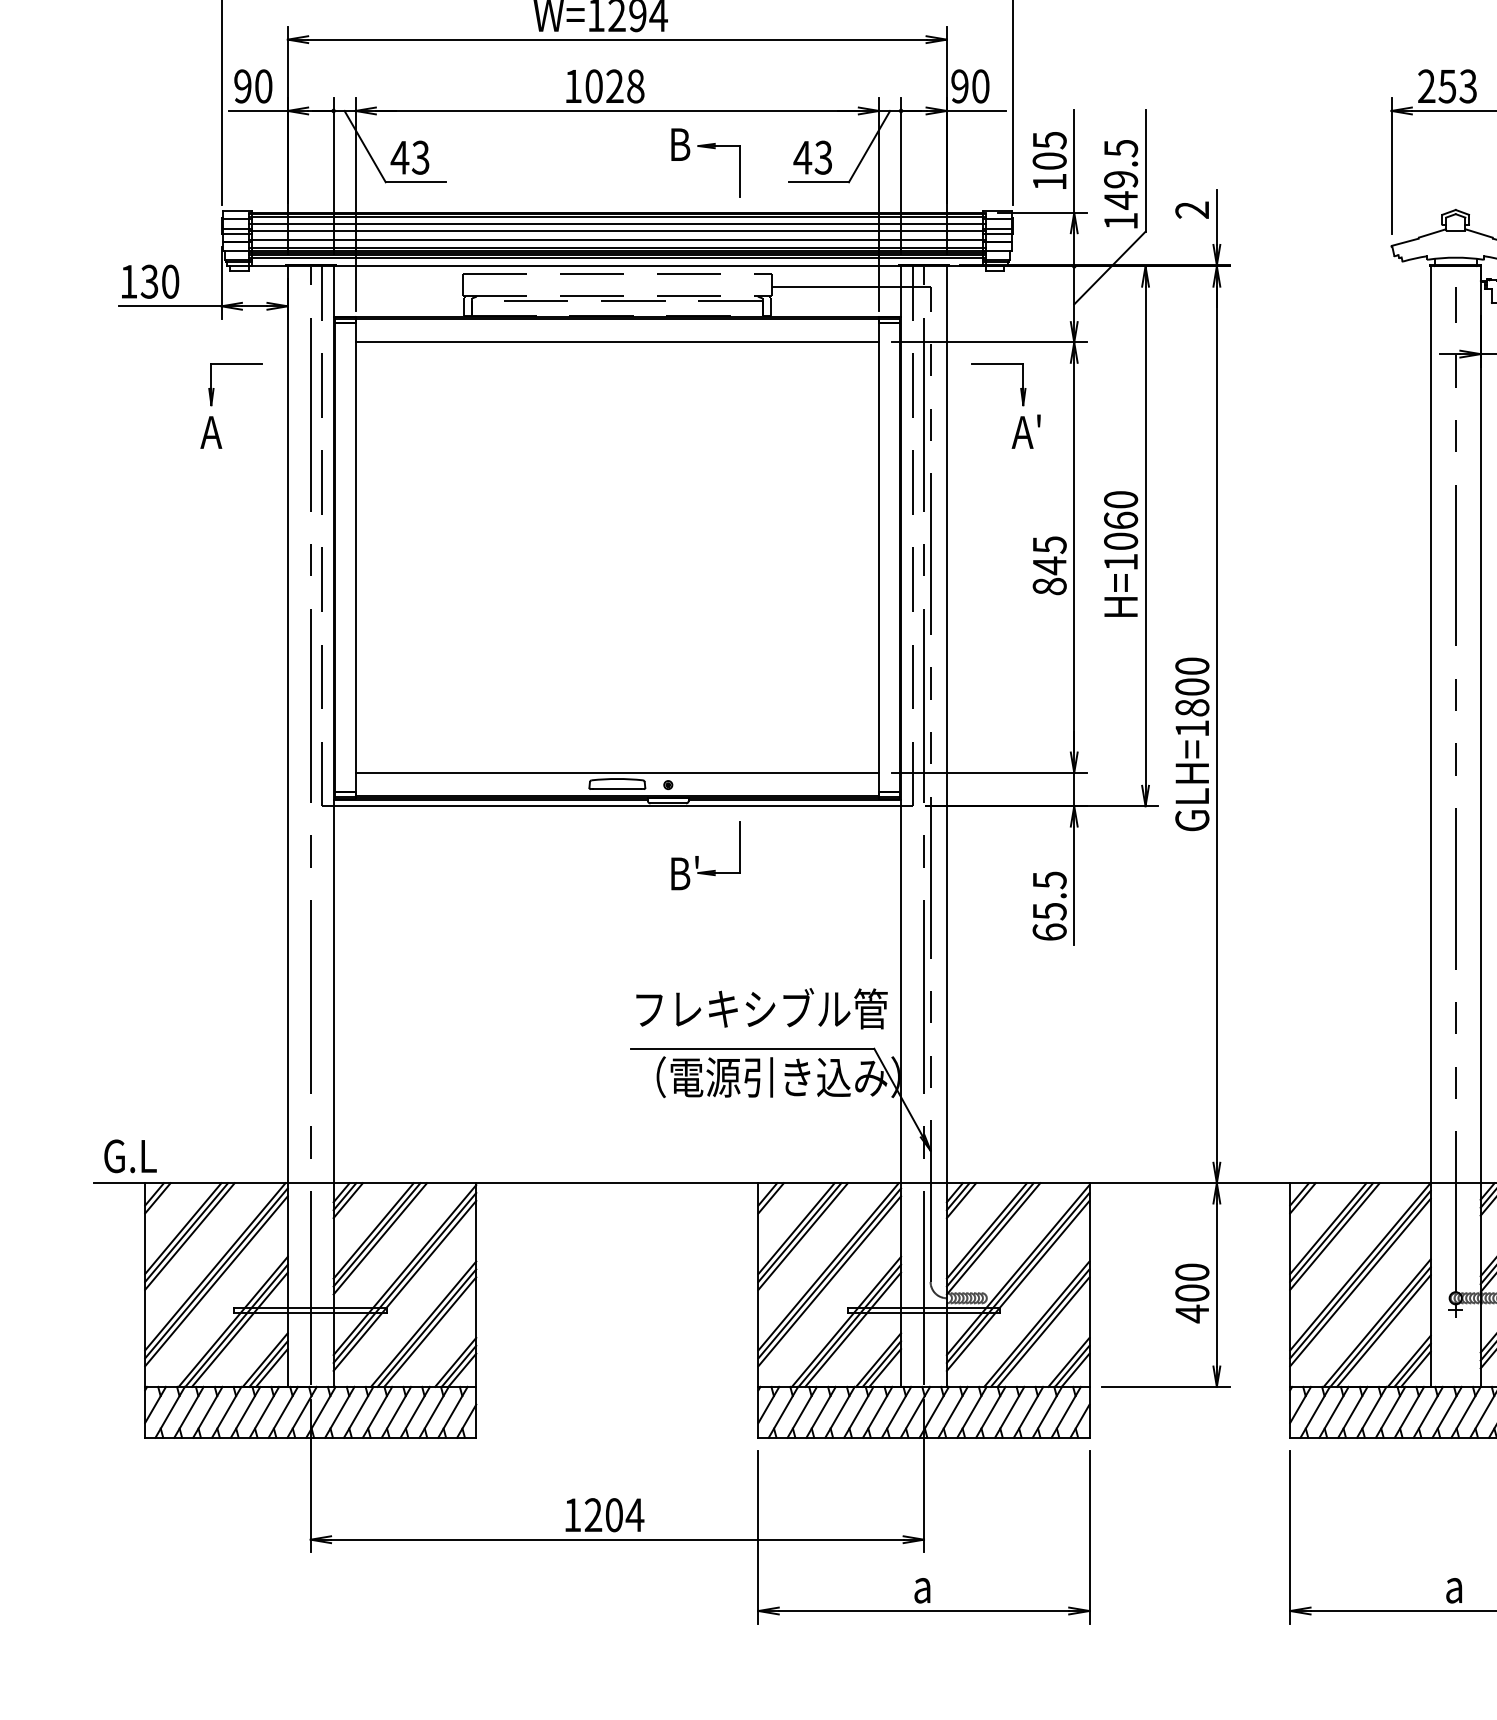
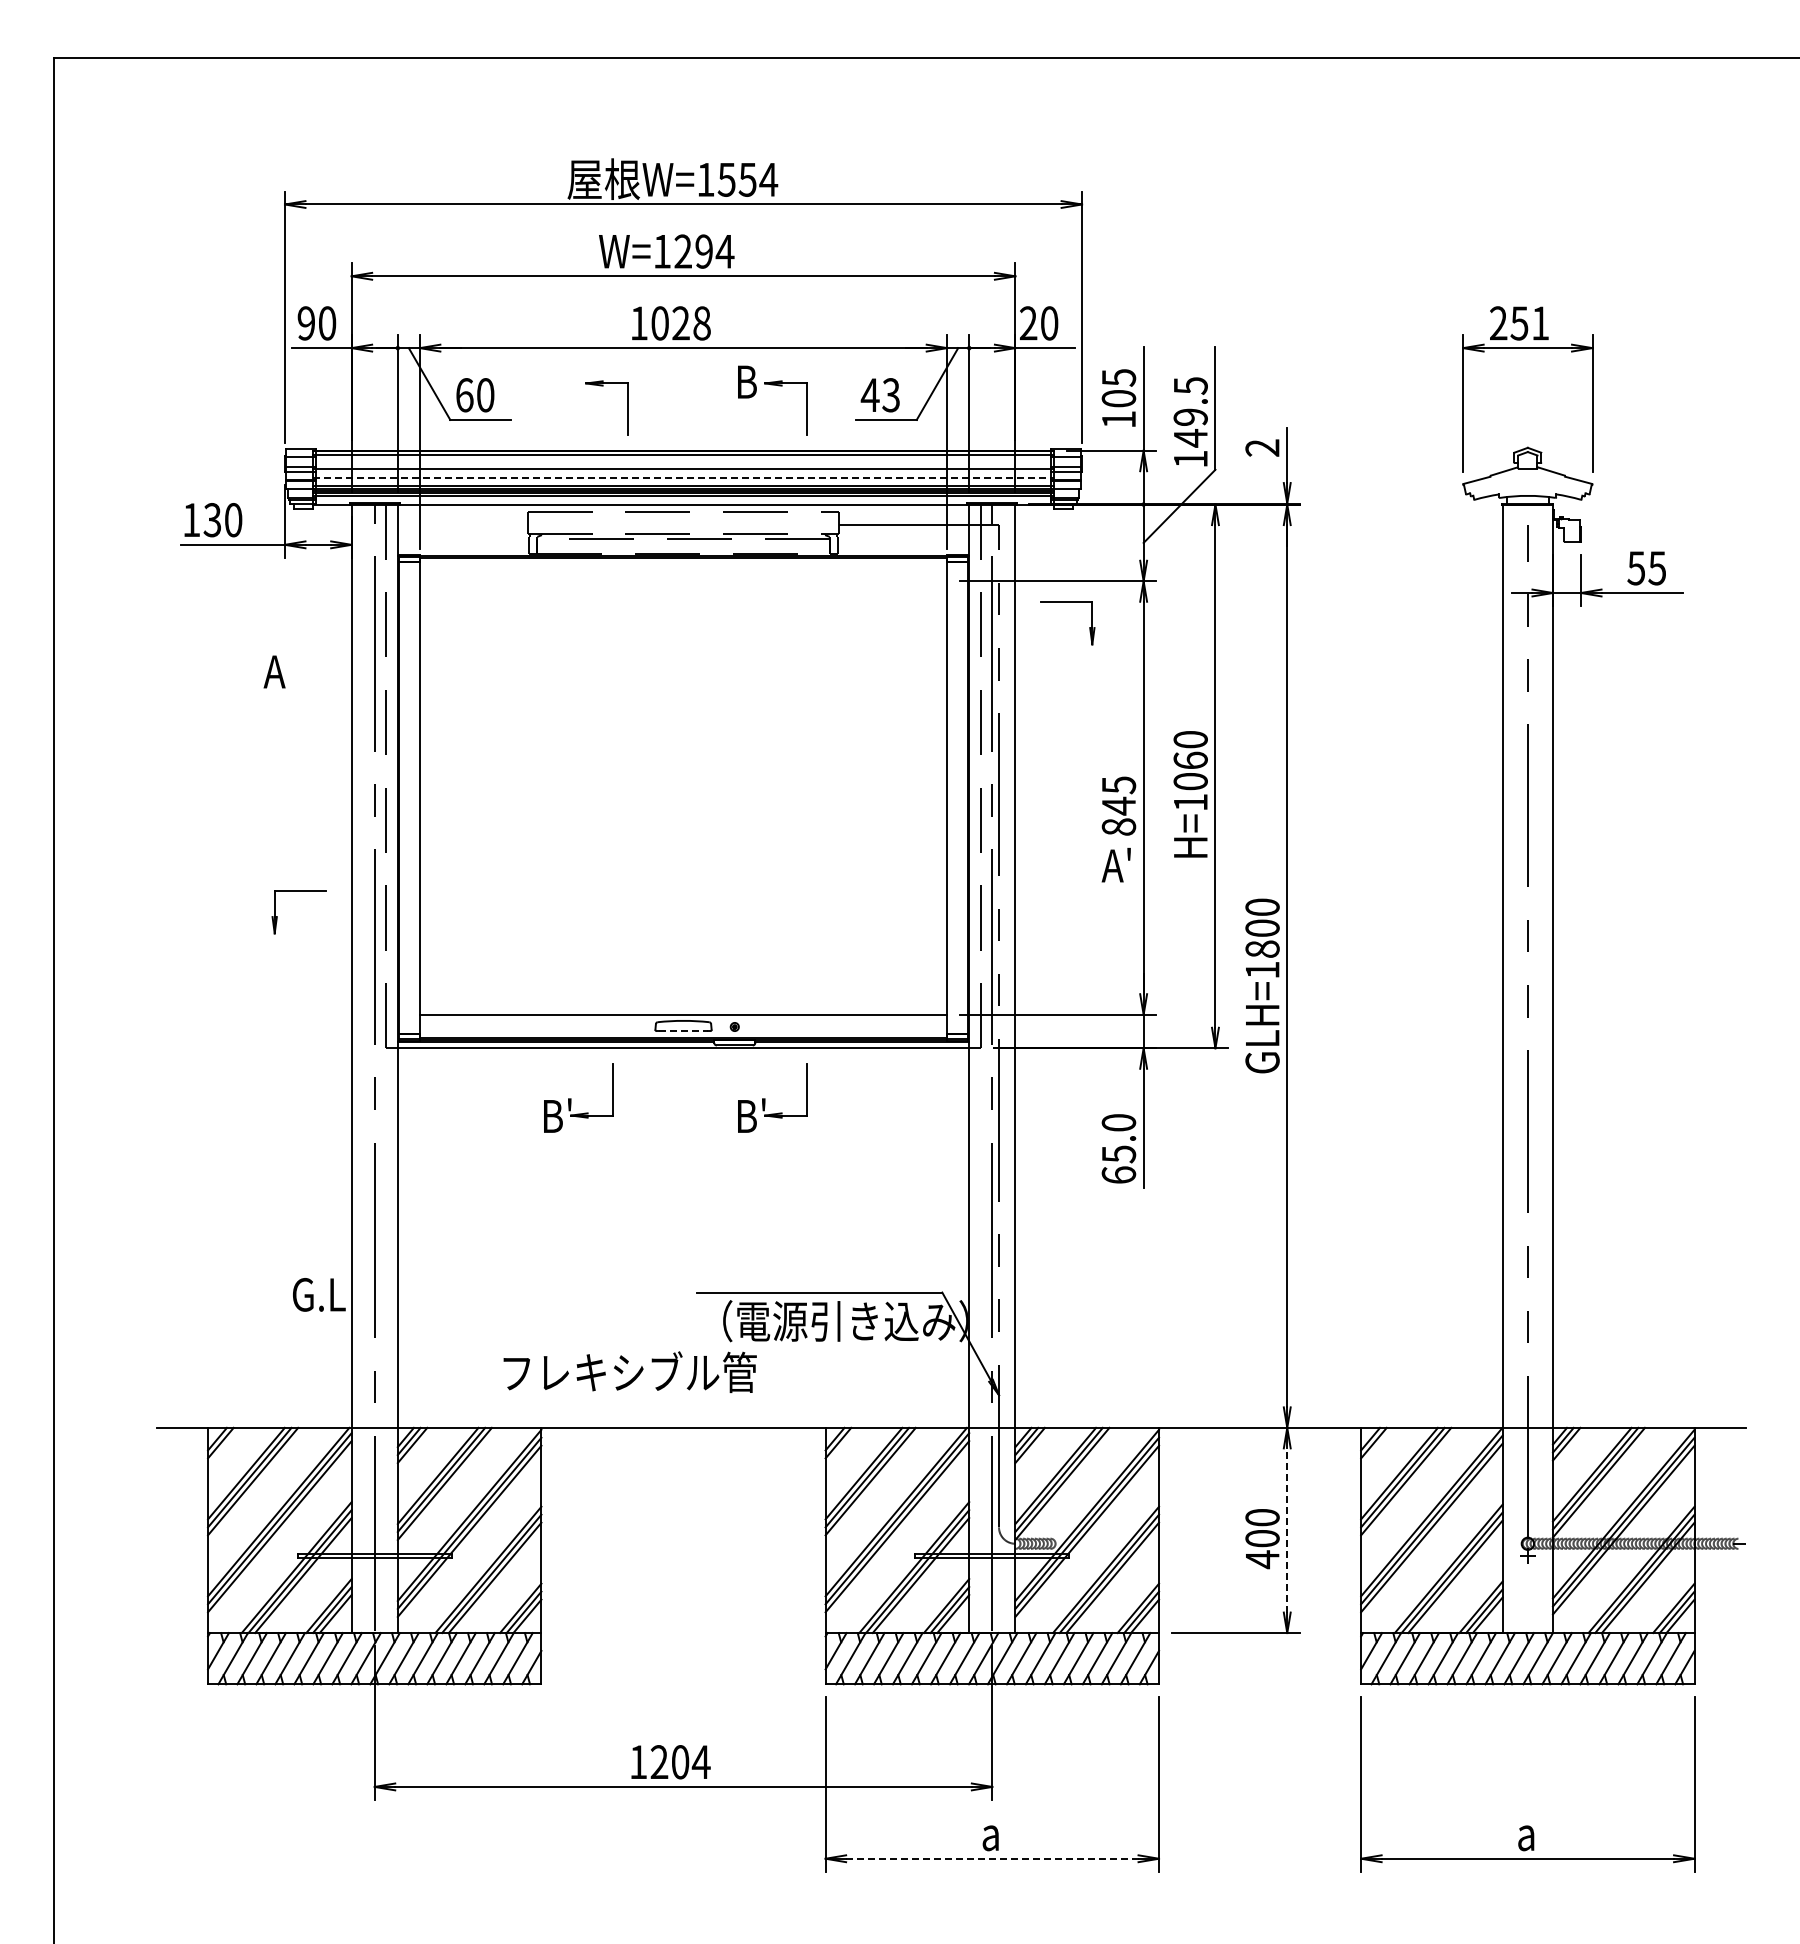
text: (959, 86) -> (1028, 323), 90 -> 20
text: (1467, 86) -> (1539, 323), 253 -> 251
text: (409, 158) -> (474, 395), 43 -> 60
part: (561, 169) -> (627, 407), added
line: (617, 223) -> (683, 461), removed
line: (617, 239) -> (683, 477), solid -> dashed
line: (617, 342) -> (683, 581), removed
part: (235, 363) -> (298, 891), moved
text: (1025, 432) -> (1115, 865), moved
line: (618, 789) -> (684, 1031), solid -> dashed
part: (506, 856) -> (571, 1098), added
text: (1049, 879) -> (1118, 1122), 65.5 -> 65.0
text: (761, 1008) -> (629, 1371), moved
text: (130, 1155) -> (319, 1294), moved
line: (1217, 1284) -> (1287, 1529), solid -> dashed
line: (924, 1610) -> (992, 1858), solid -> dashed

